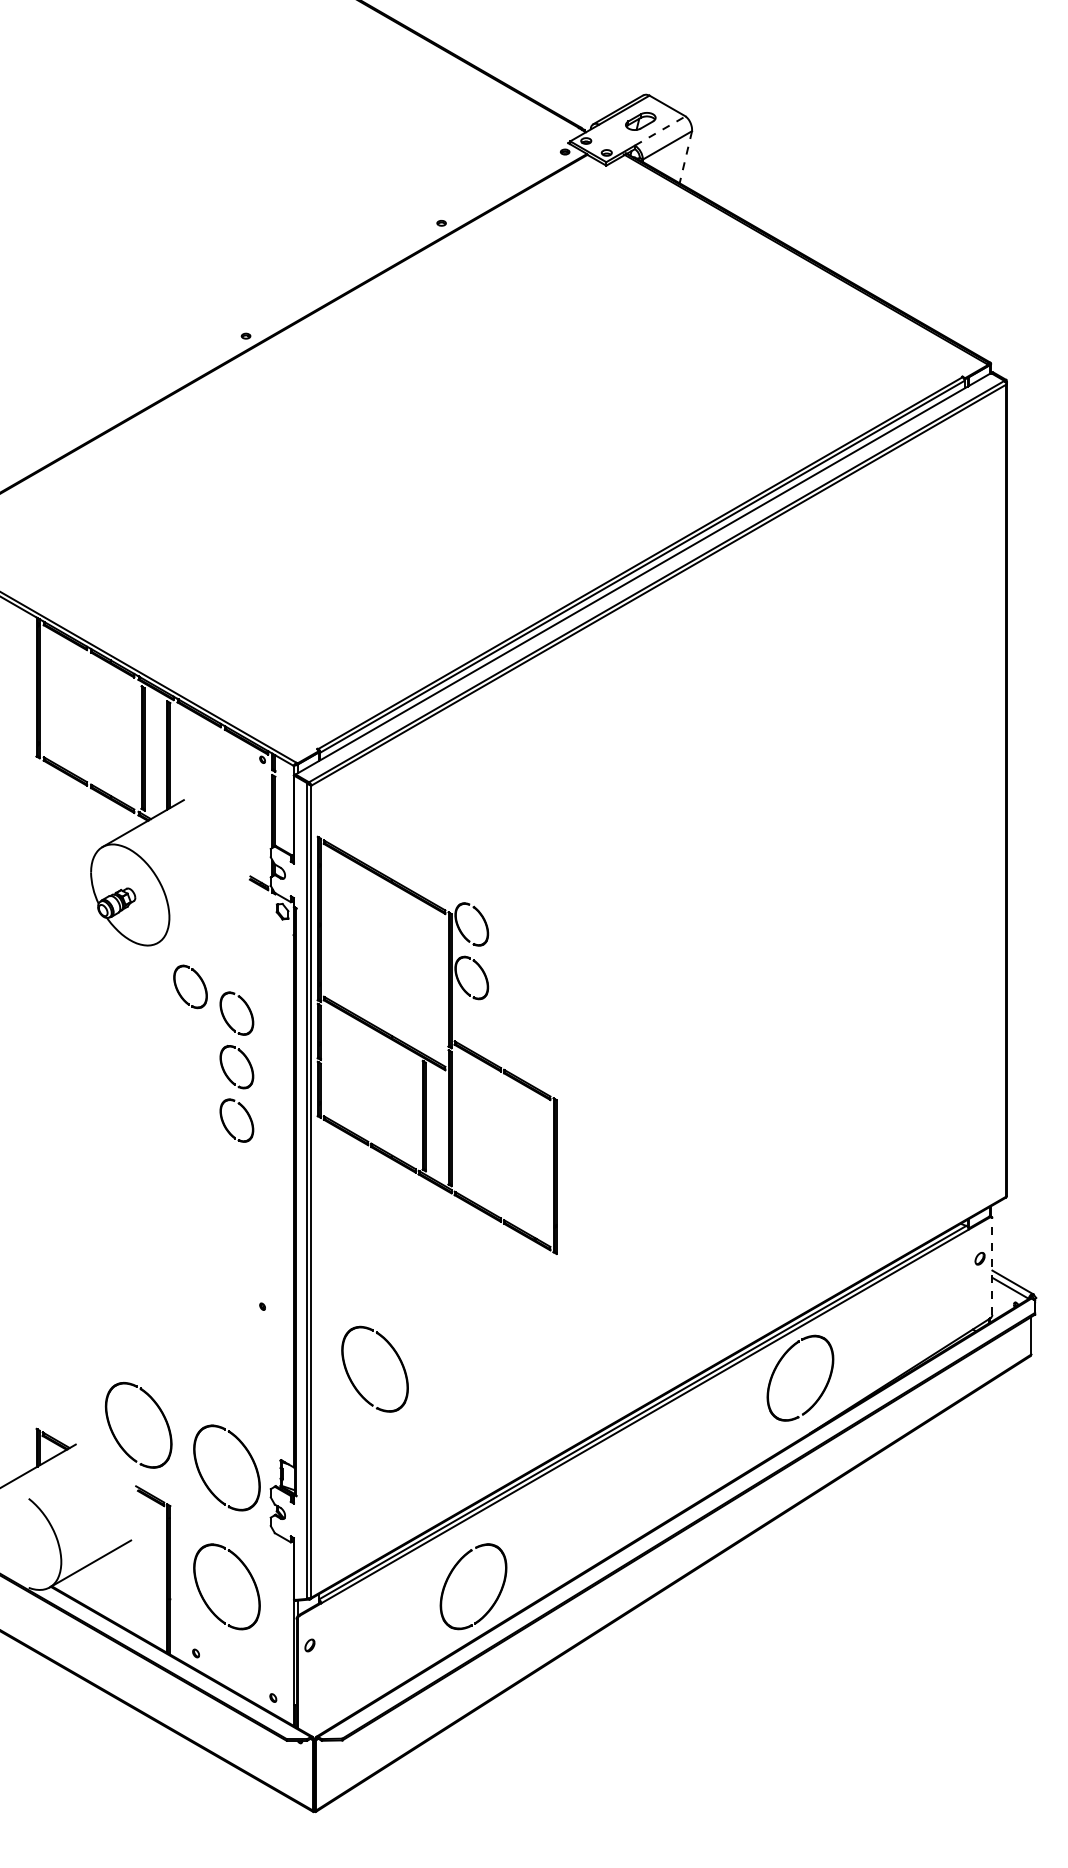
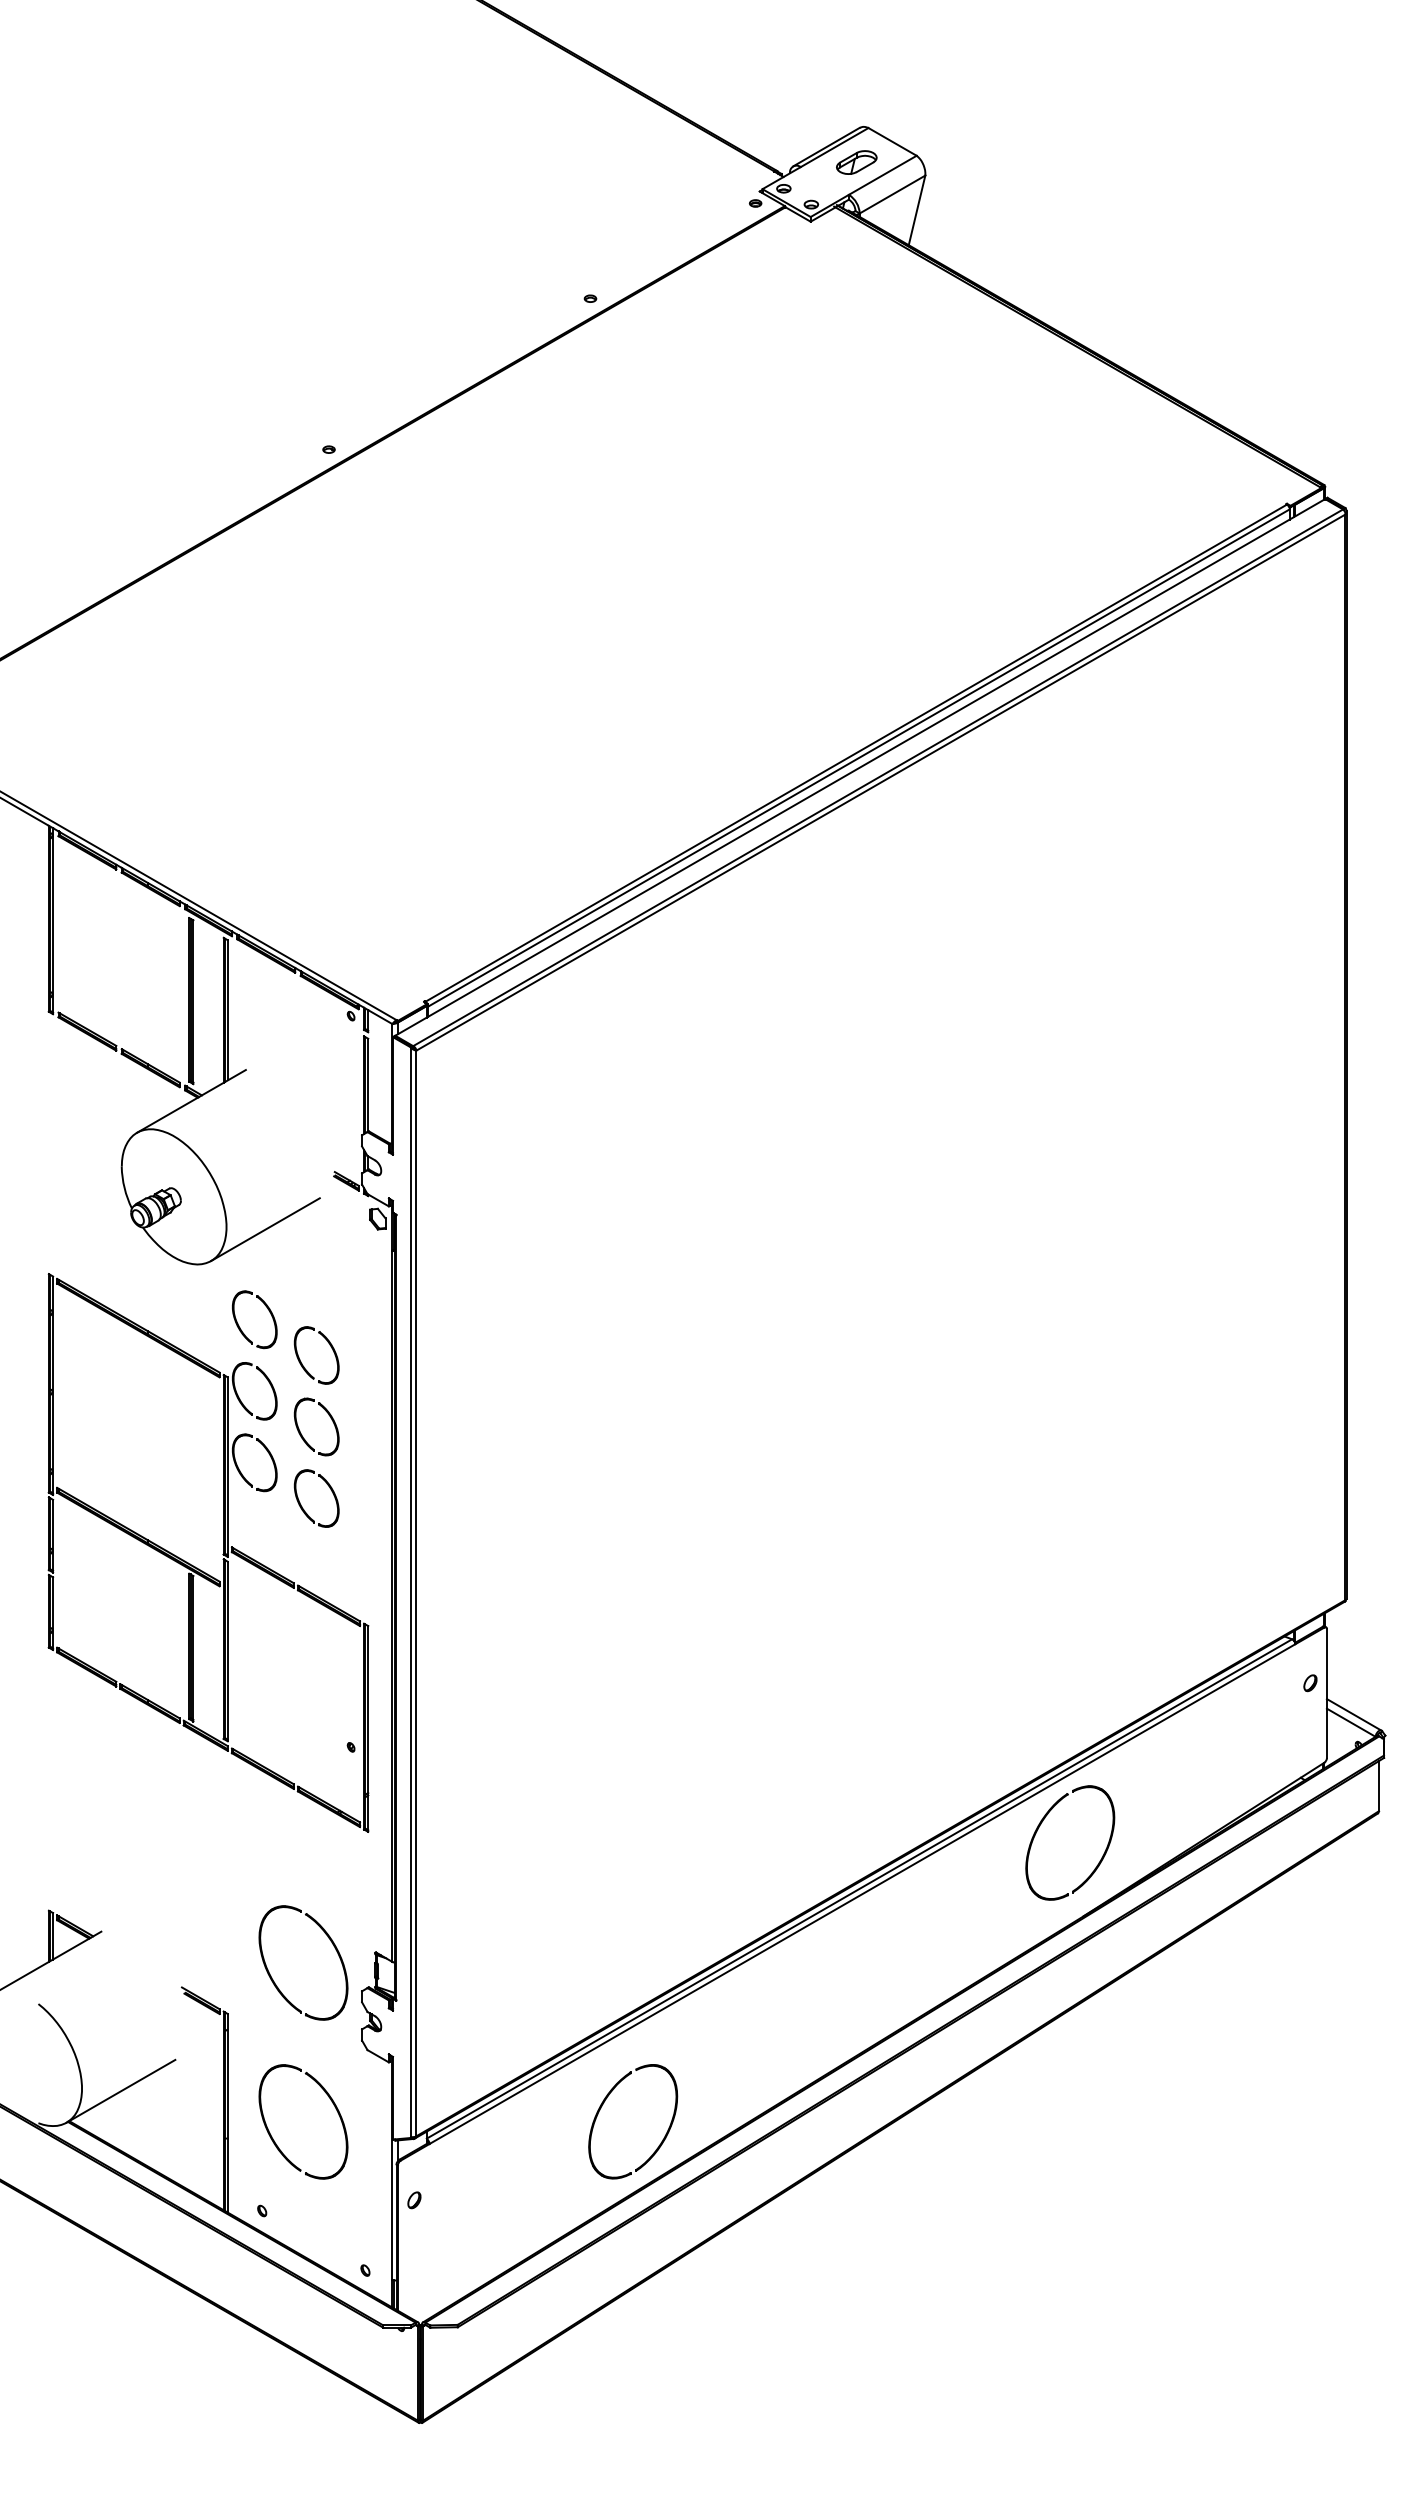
line: (660, 131) -> (883, 175), dashed -> solid
line: (686, 157) -> (917, 210), dashed -> solid
line: (198, 919) -> (265, 1229), added
part: (447, 1046) -> (222, 1554), moved
line: (992, 1266) -> (1326, 1693), dashed -> solid
part: (397, 1356) -> (531, 1814), removed
part: (161, 1413) -> (215, 1889), removed

